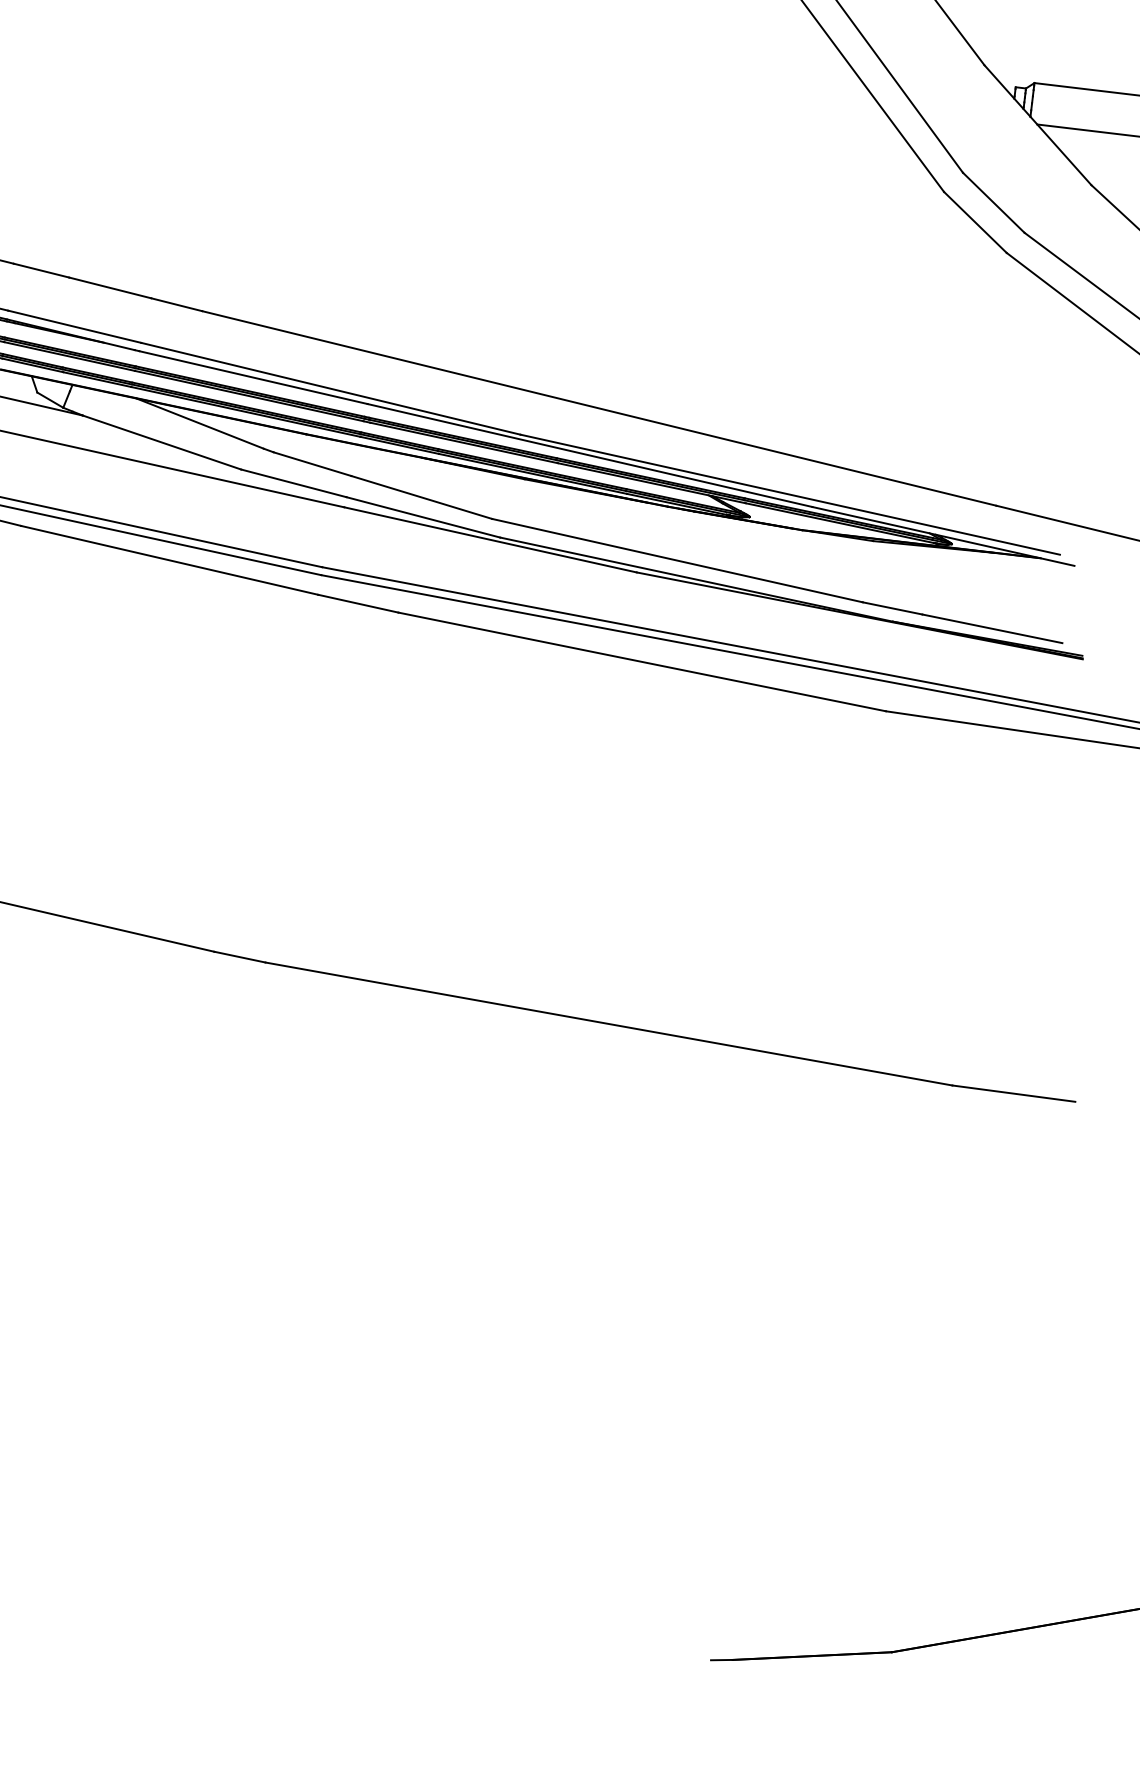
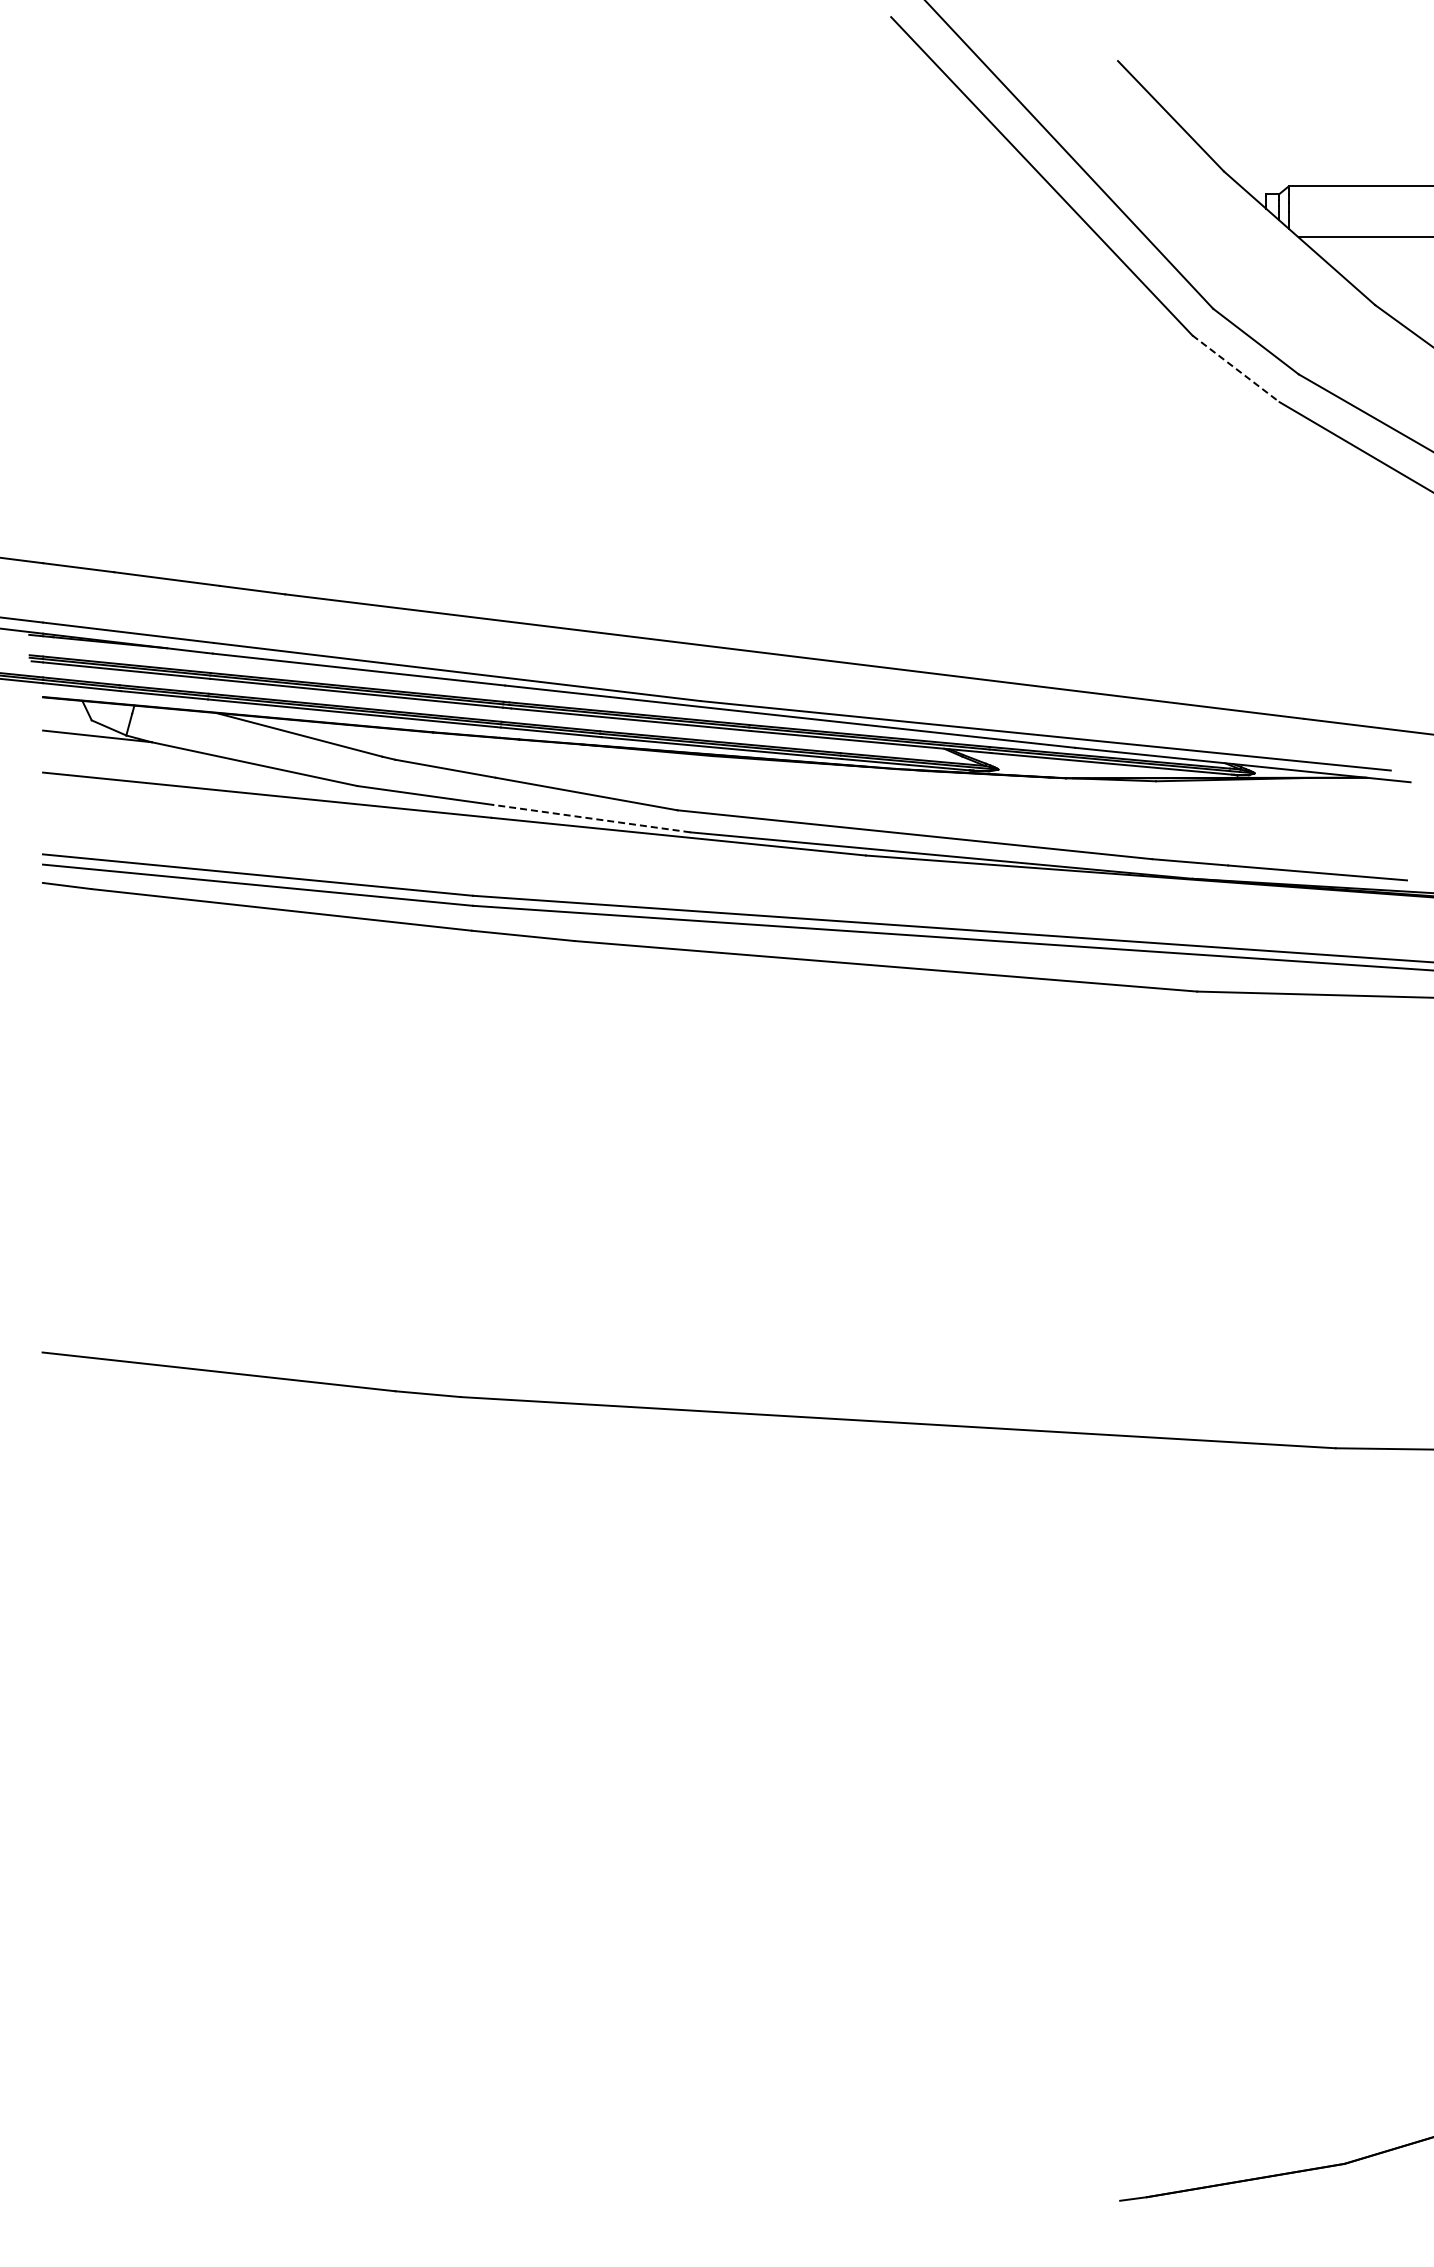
line: (975, 222) -> (1235, 368), solid -> dashed
line: (423, 517) -> (591, 818), solid -> dashed

